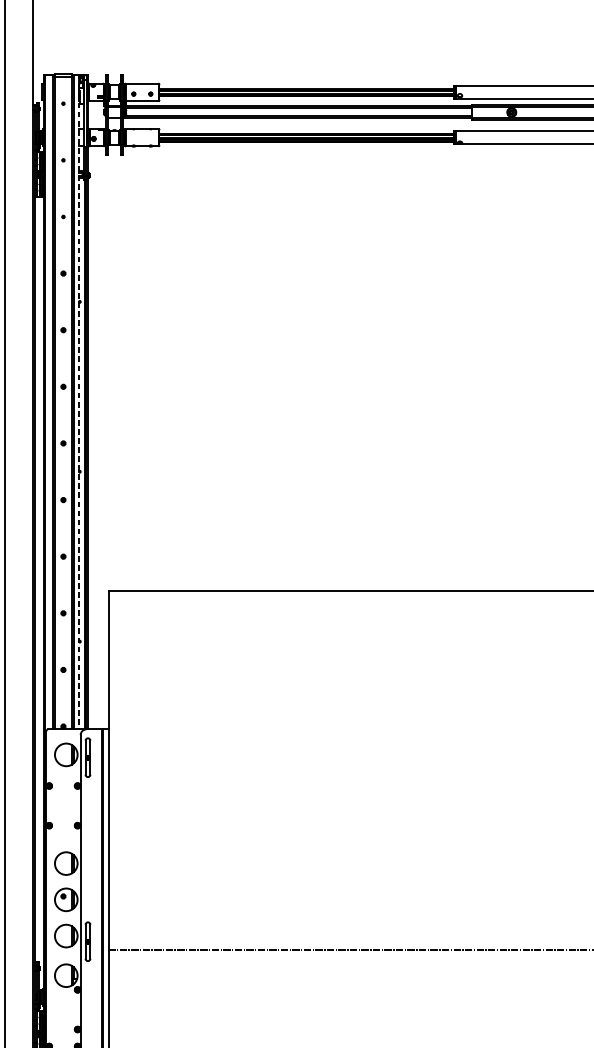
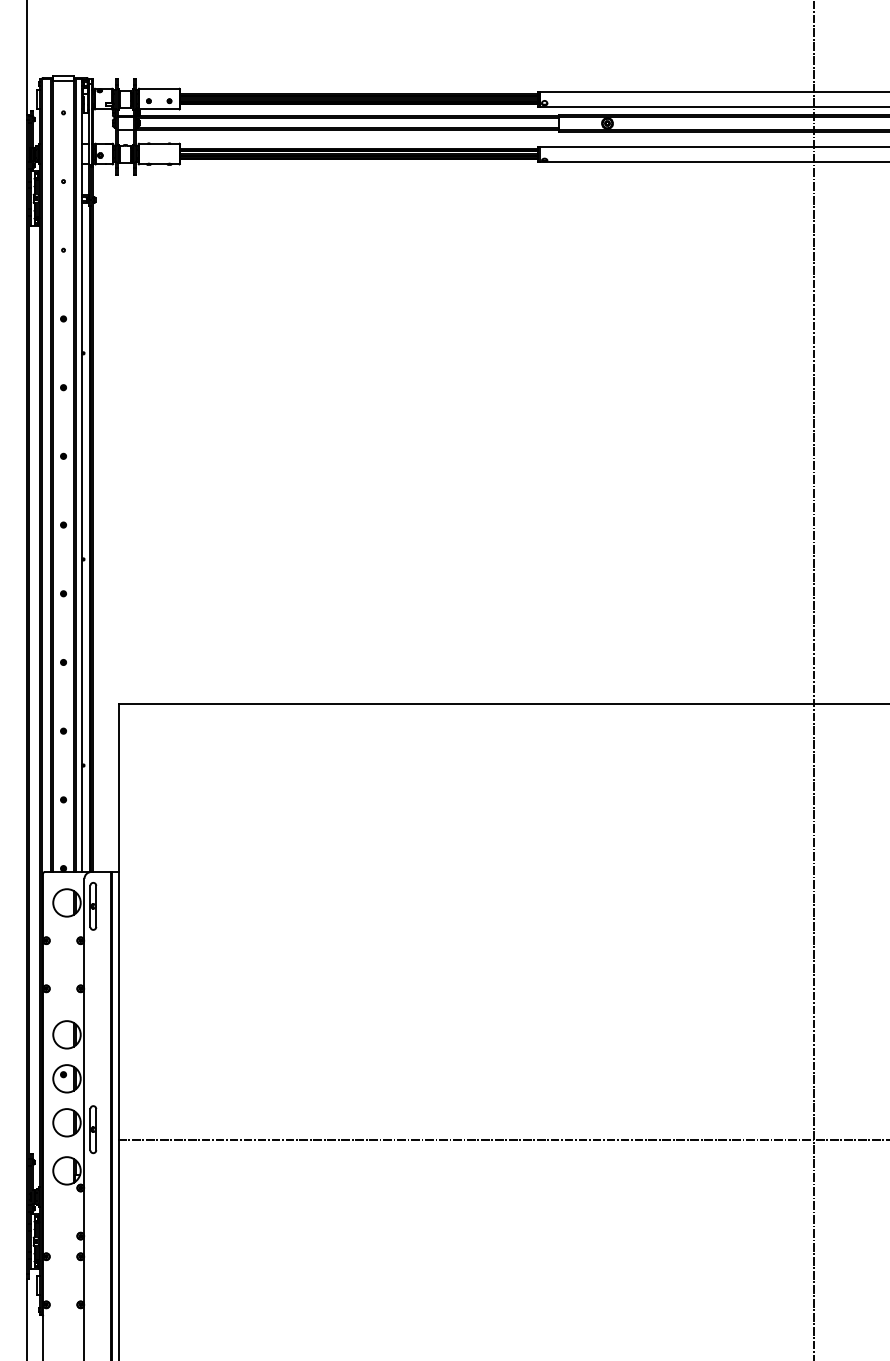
line: (79, 402) -> (82, 475), dashed -> solid

